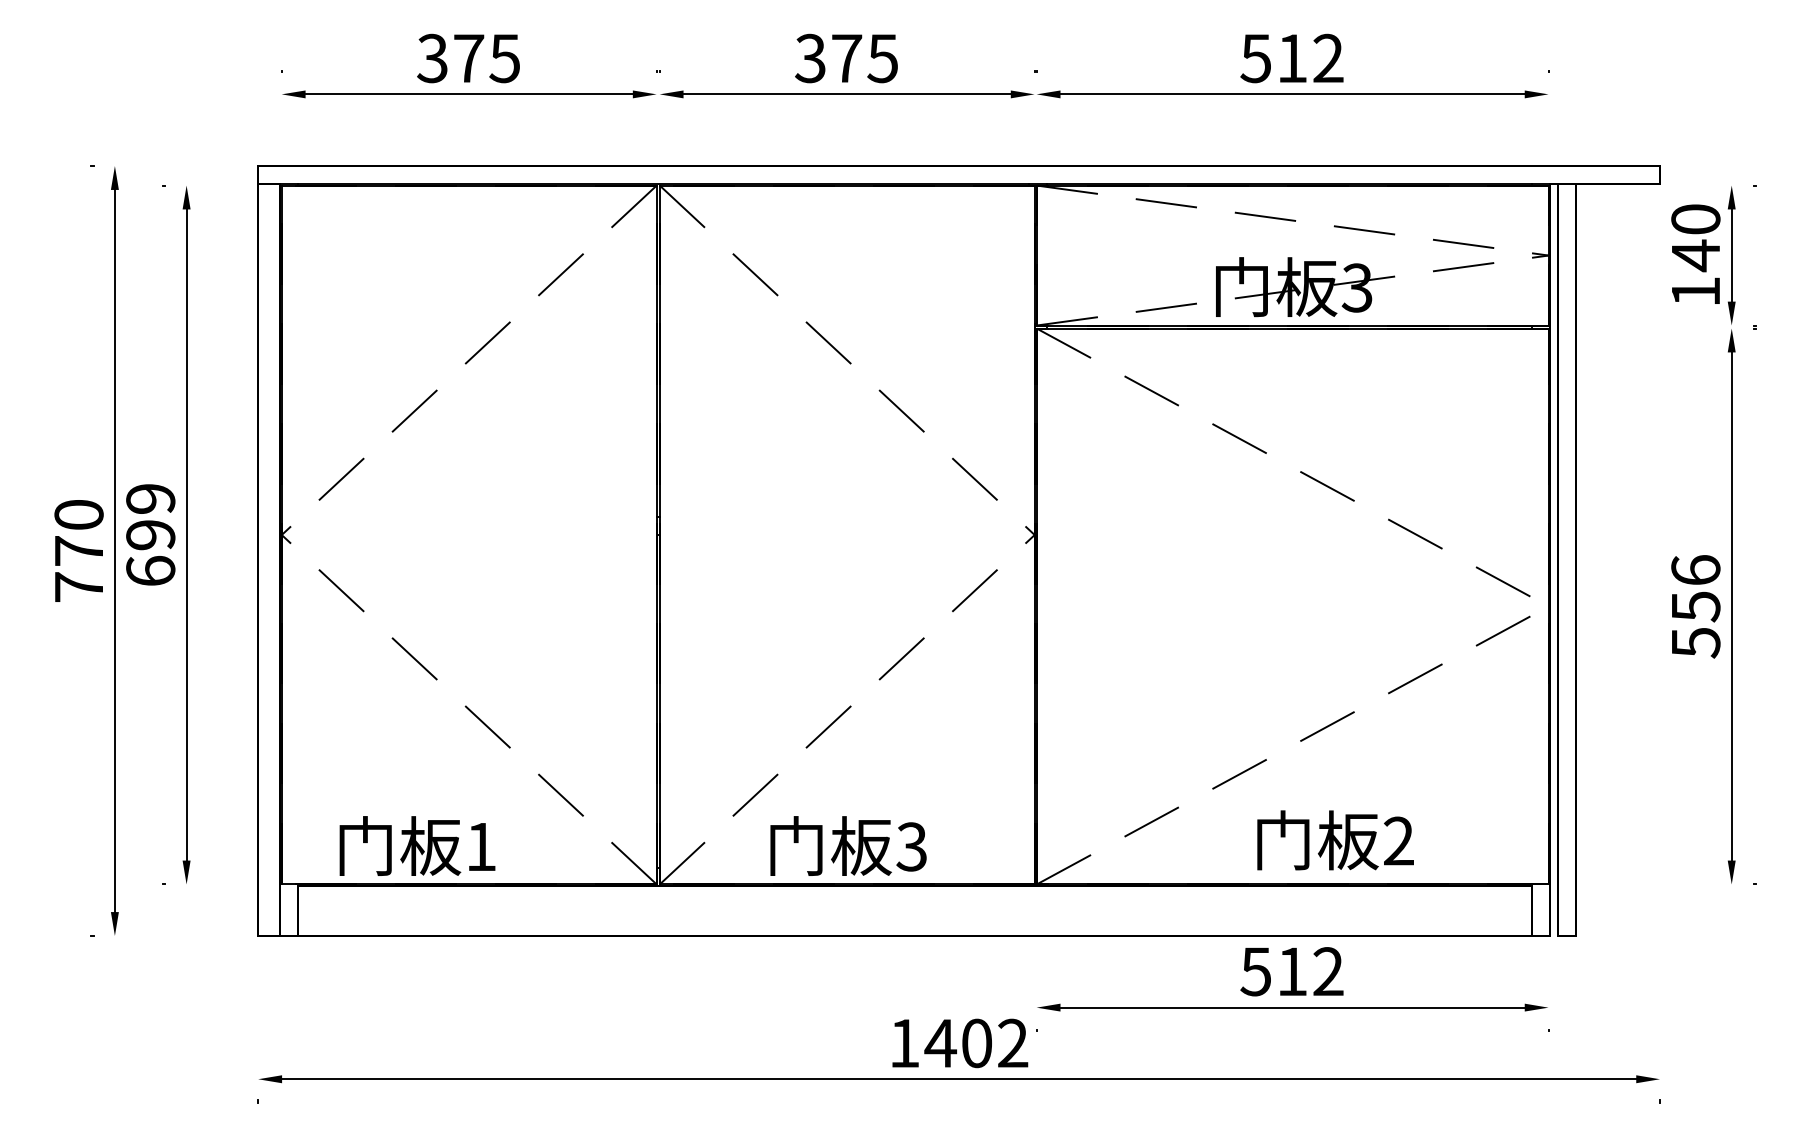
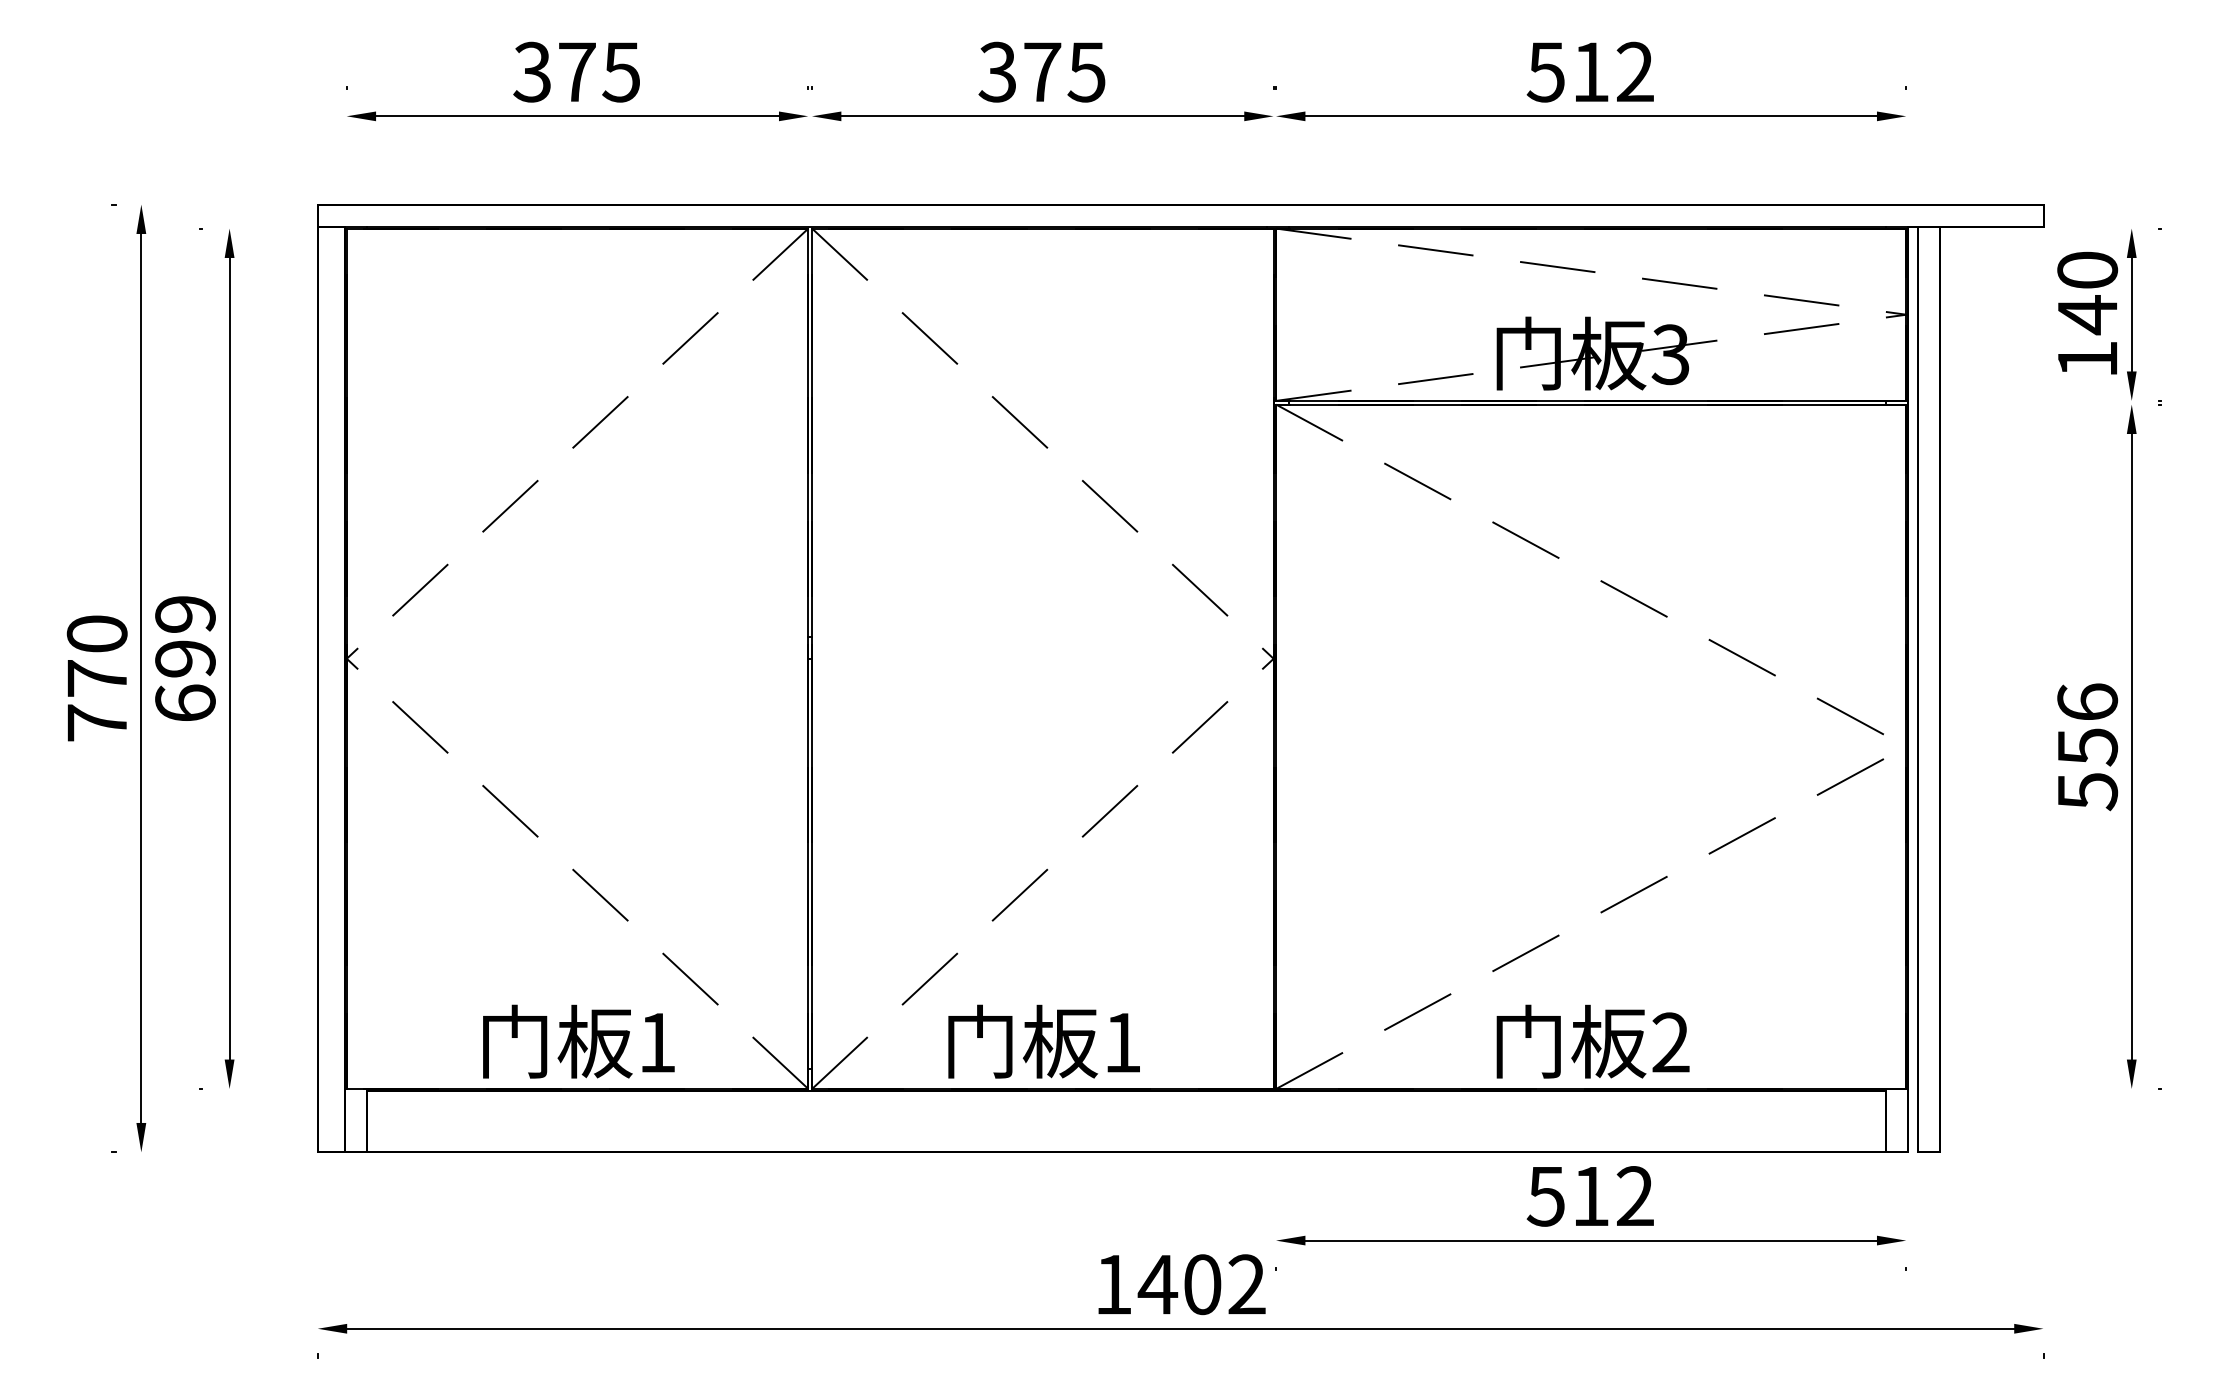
text: (1335, 840) -> (1592, 1041), moved
text: (417, 845) -> (578, 1041), moved
text: (911, 846) -> (1121, 1042), 3 -> 1

